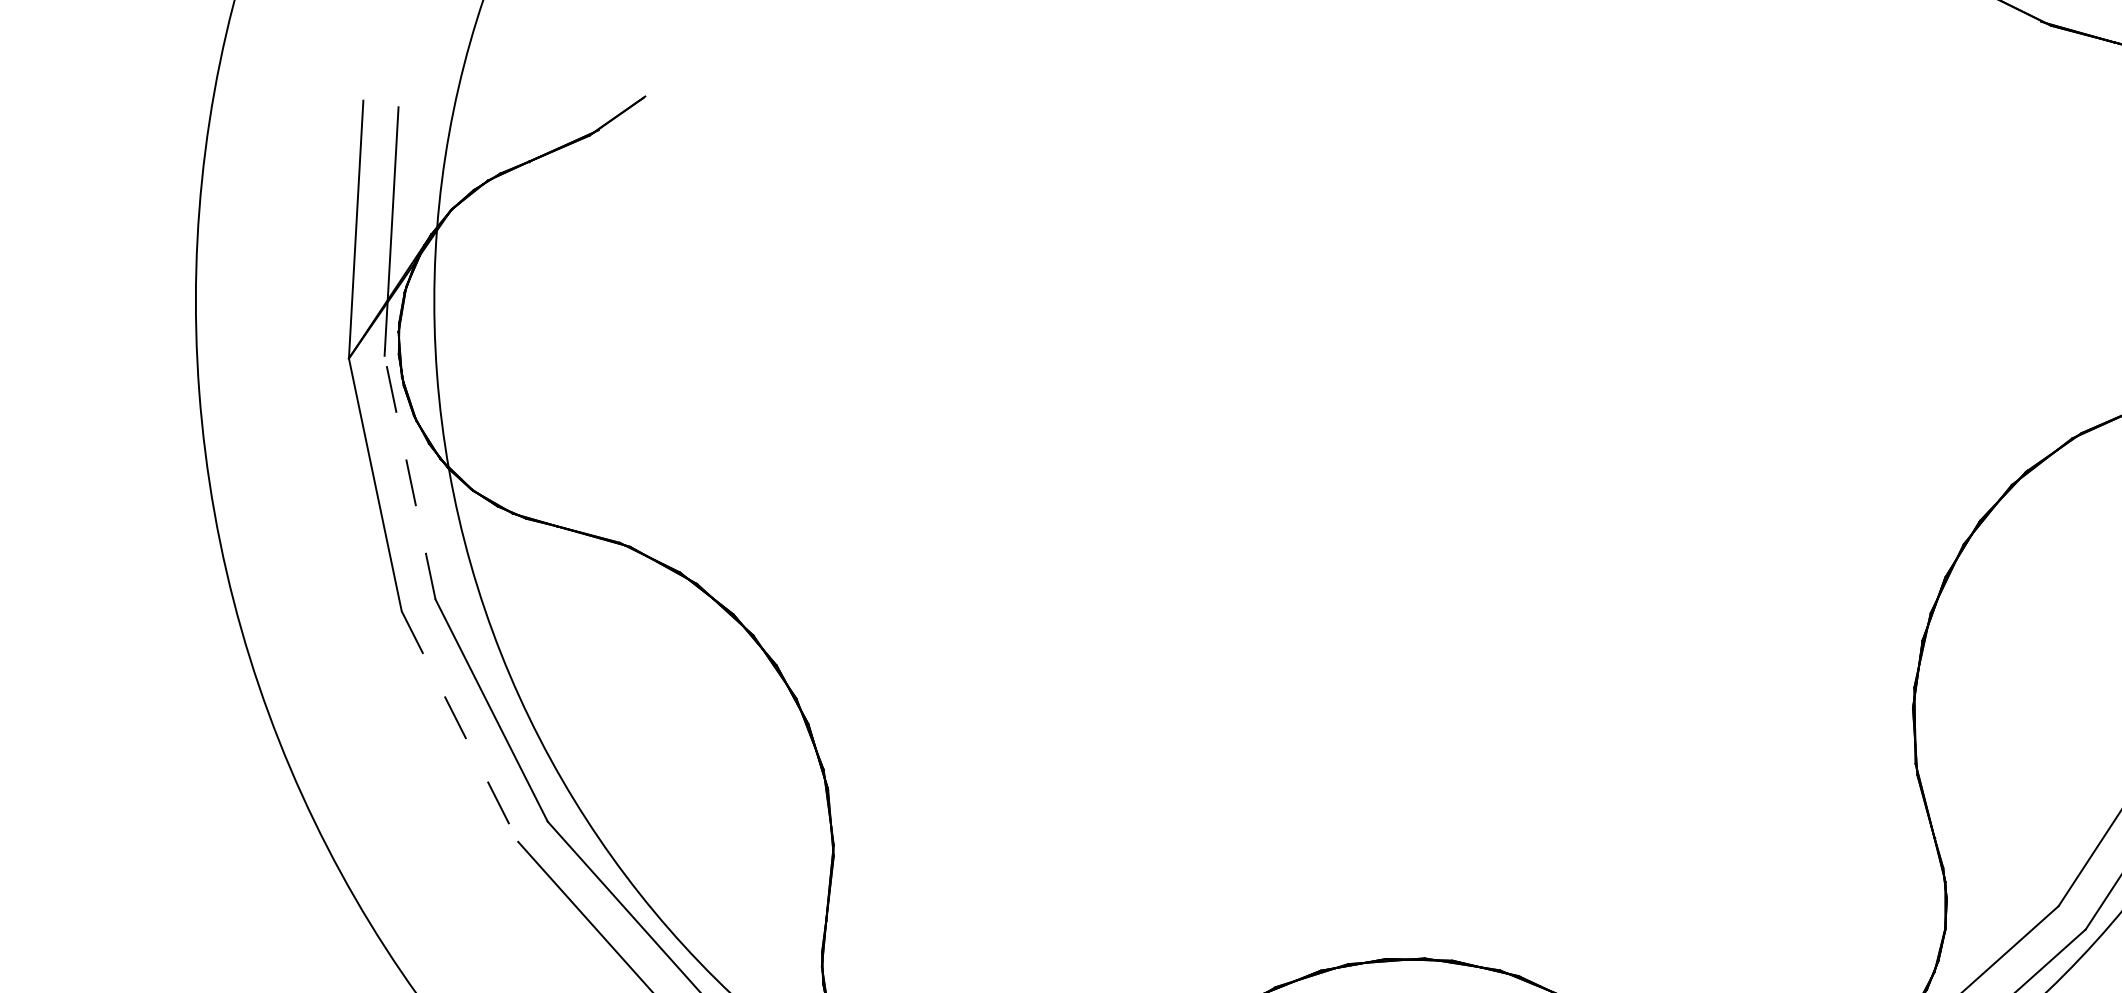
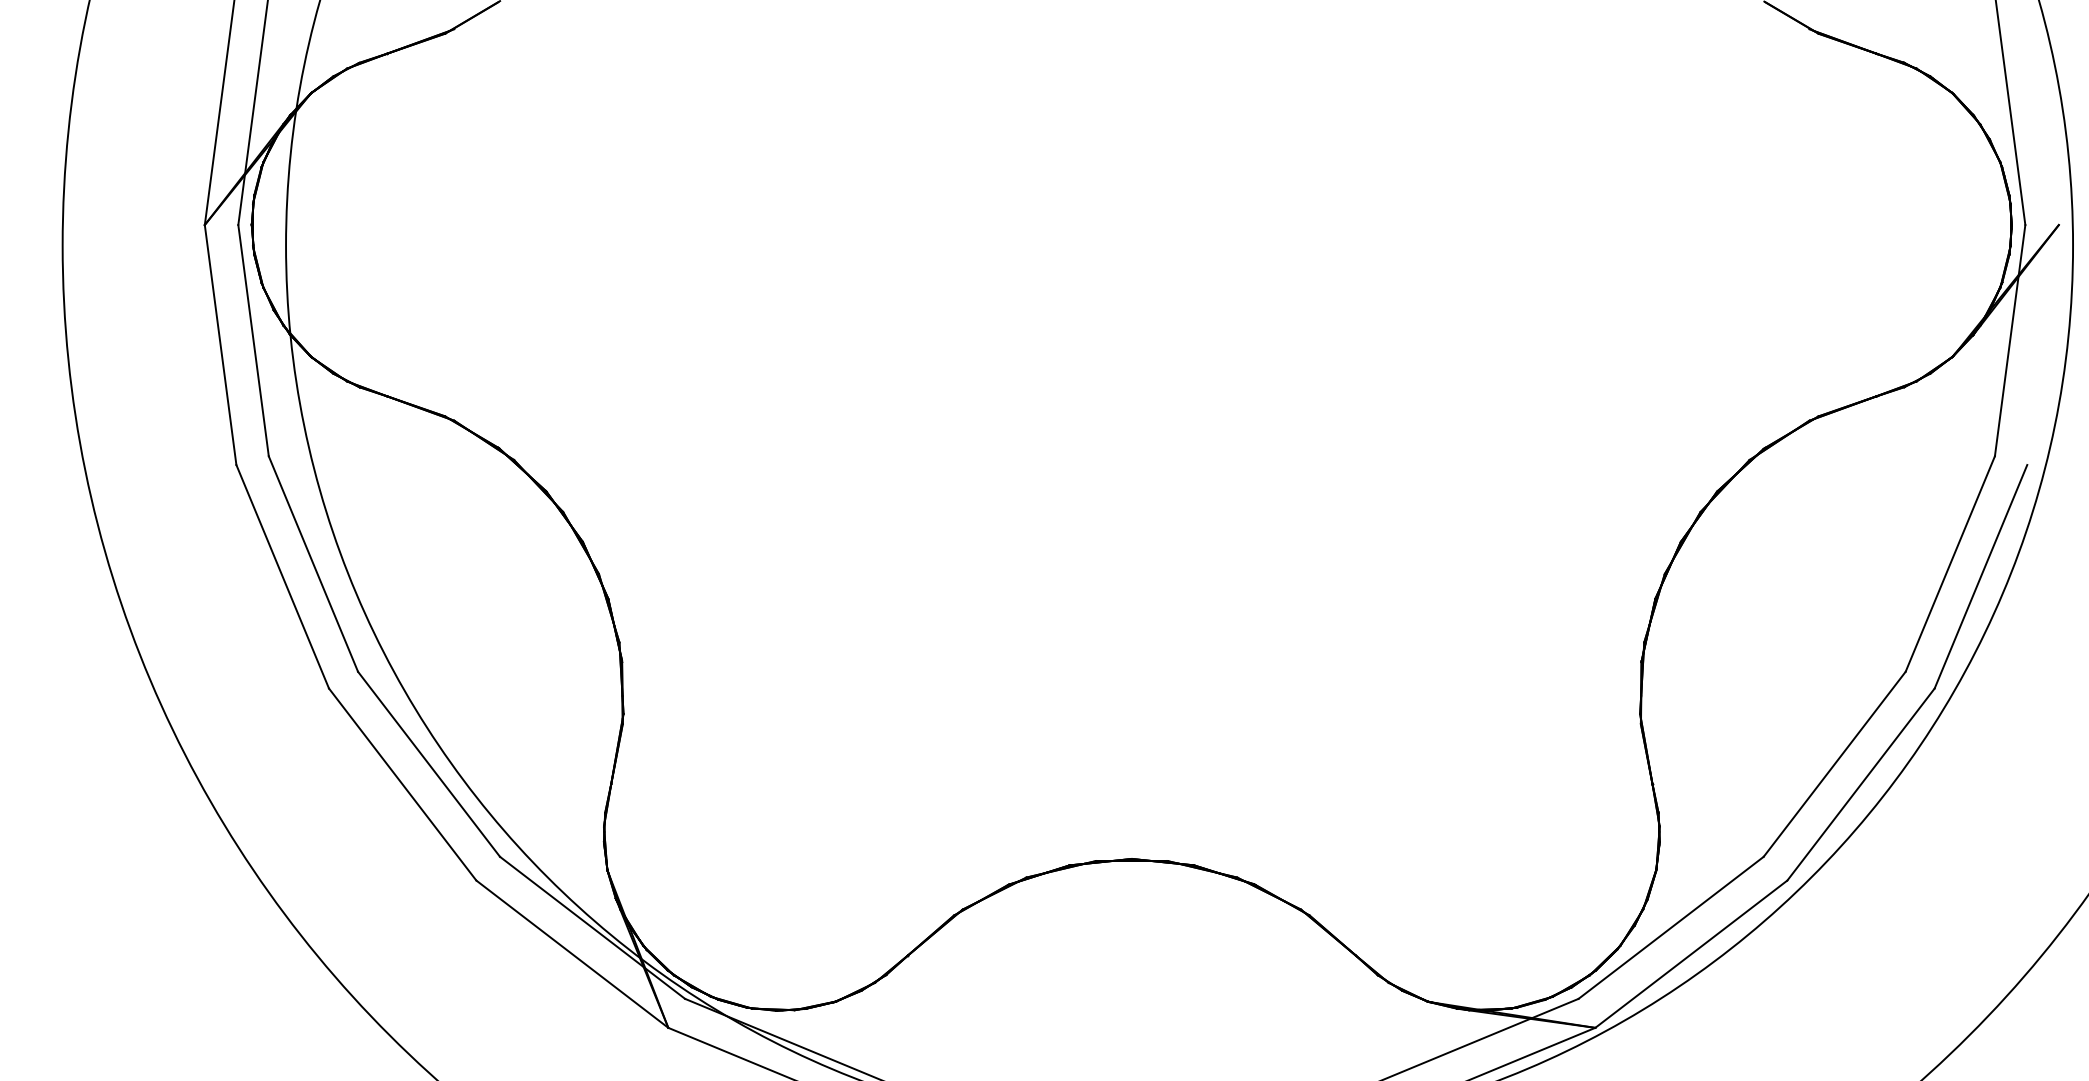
line: (409, 477) -> (253, 340), dashed -> solid
line: (459, 726) -> (282, 576), dashed -> solid

